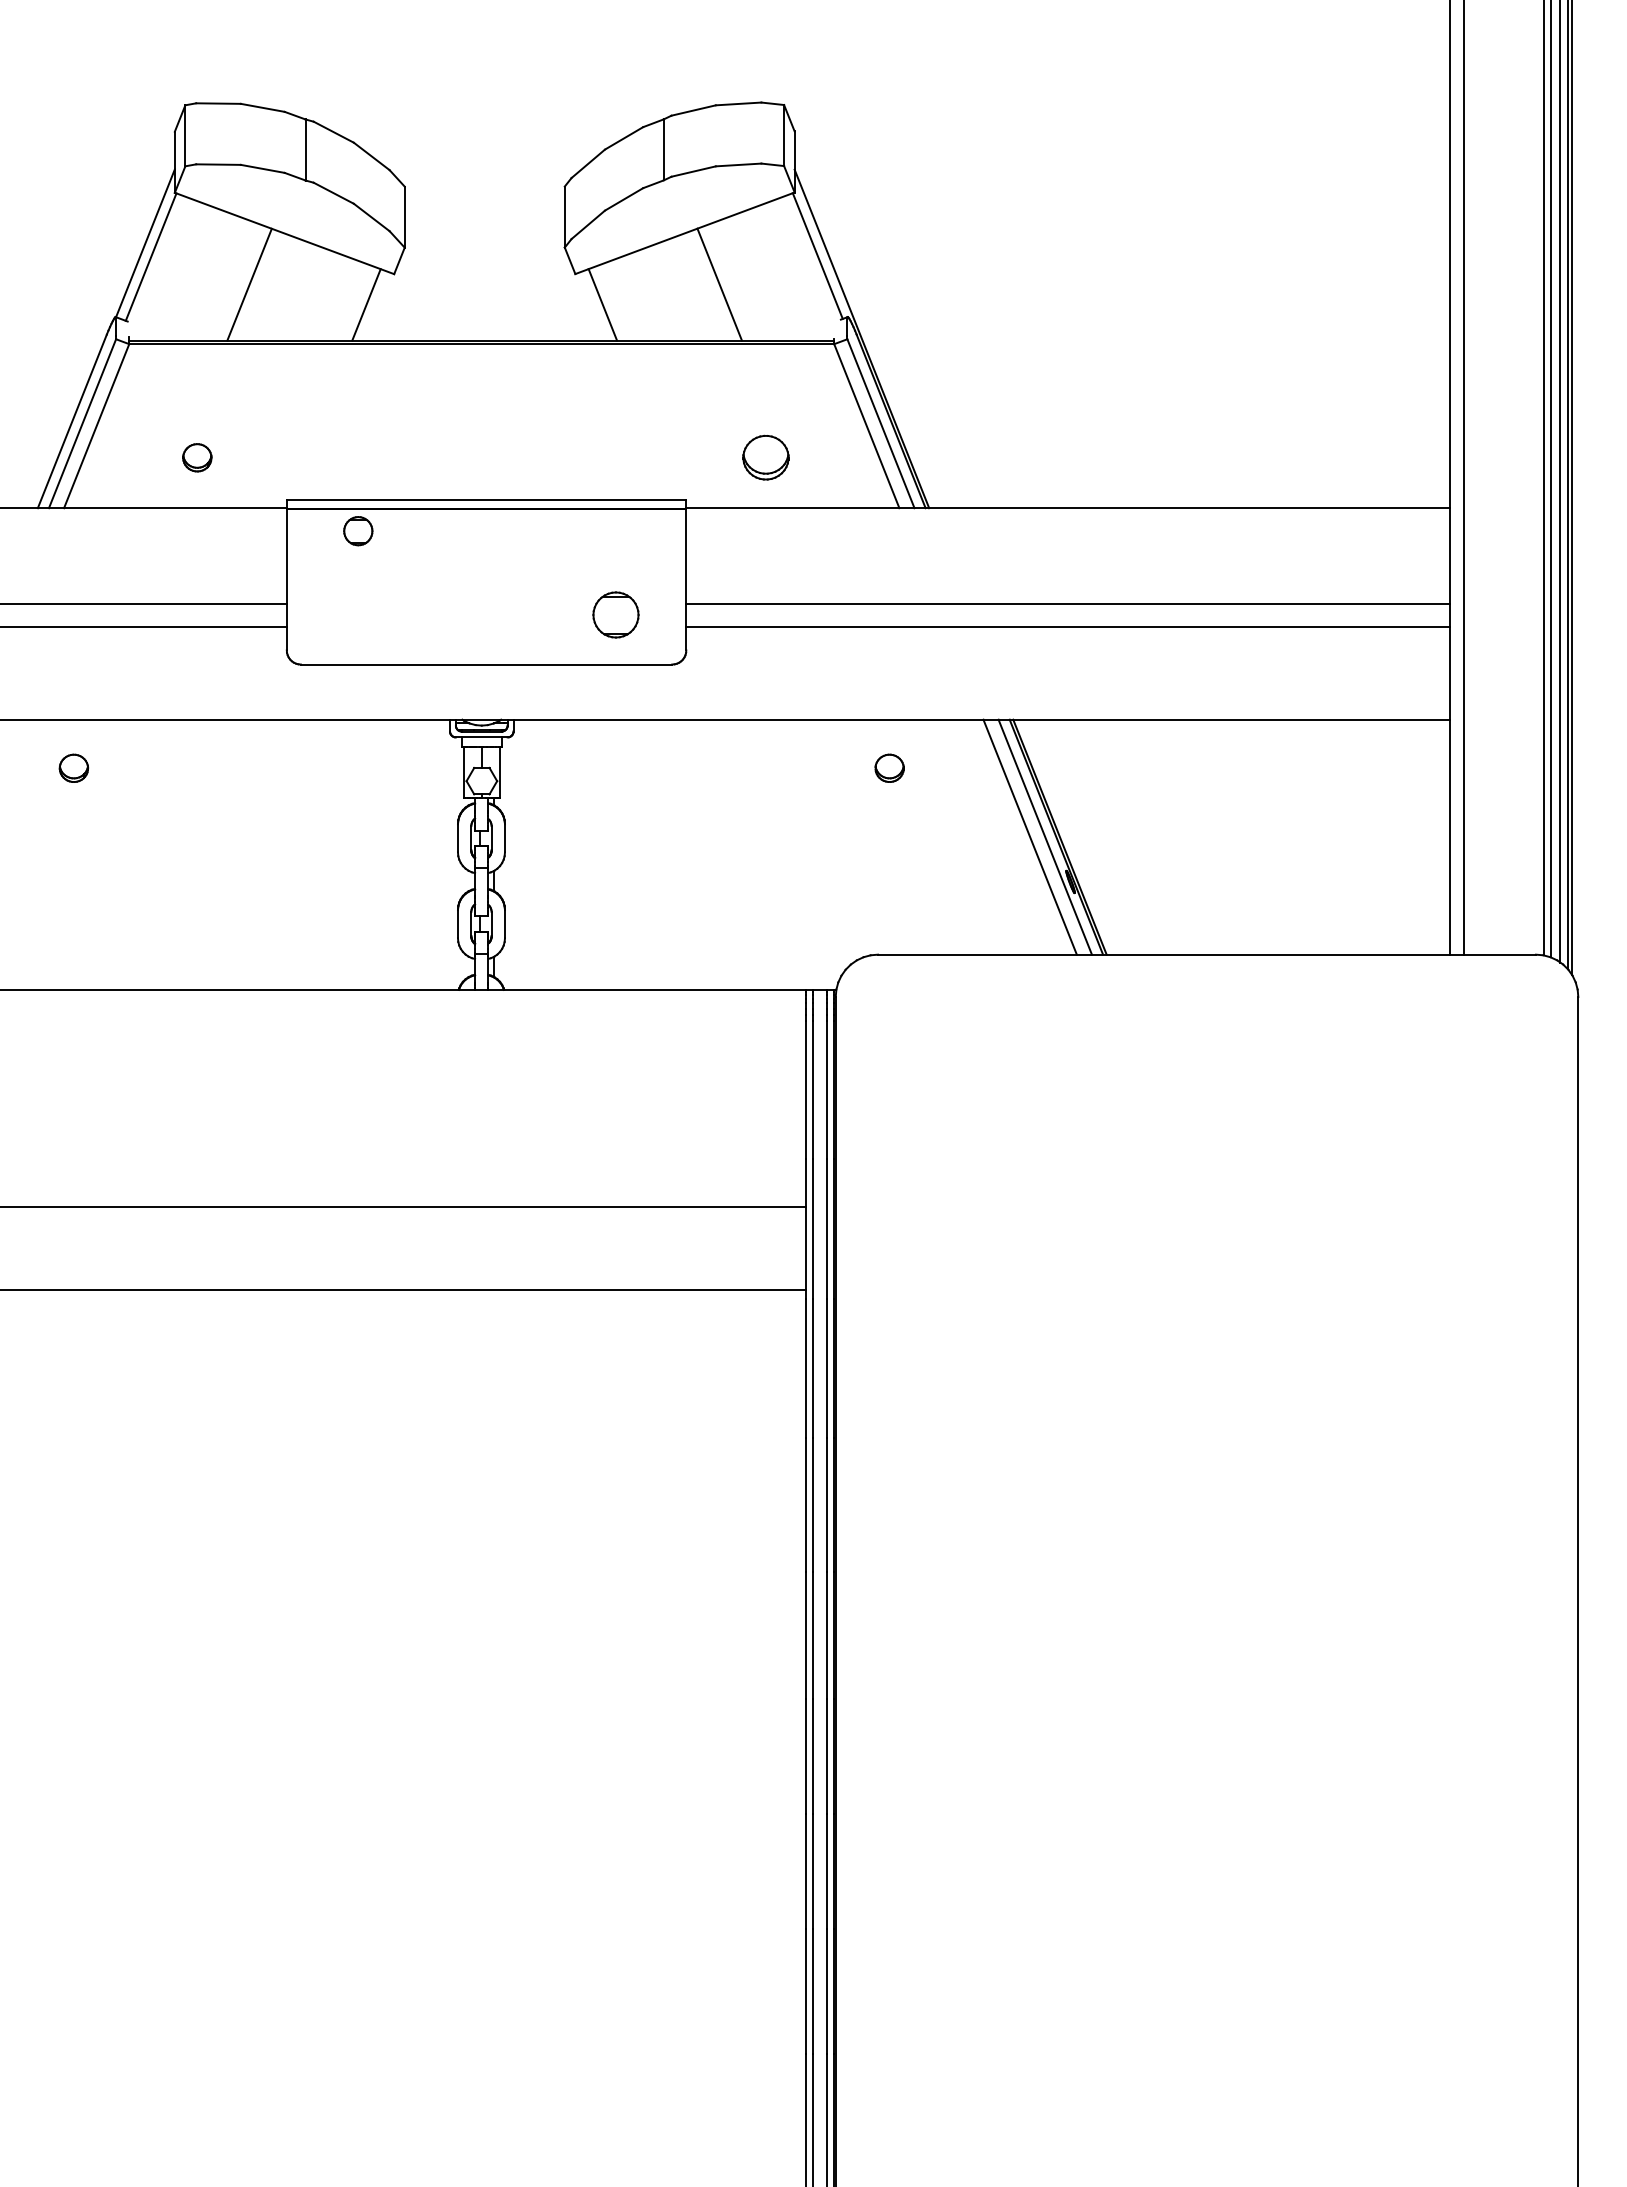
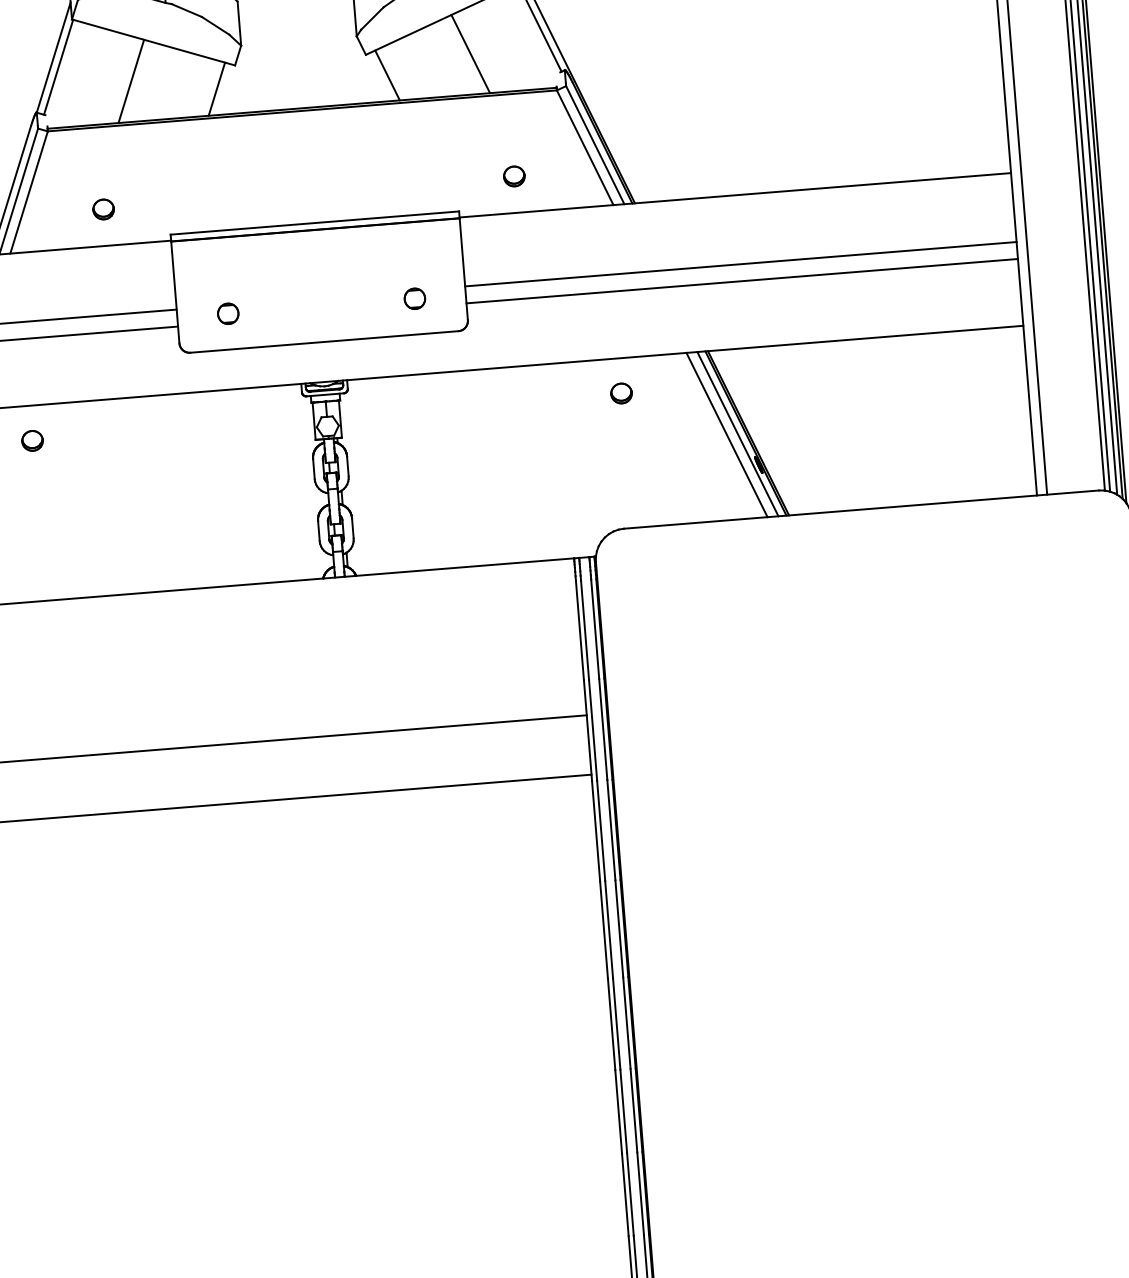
part: (766, 457) -> (514, 176), size x0.62
part: (358, 531) -> (228, 314), moved
part: (615, 615) -> (414, 299), size x0.62

